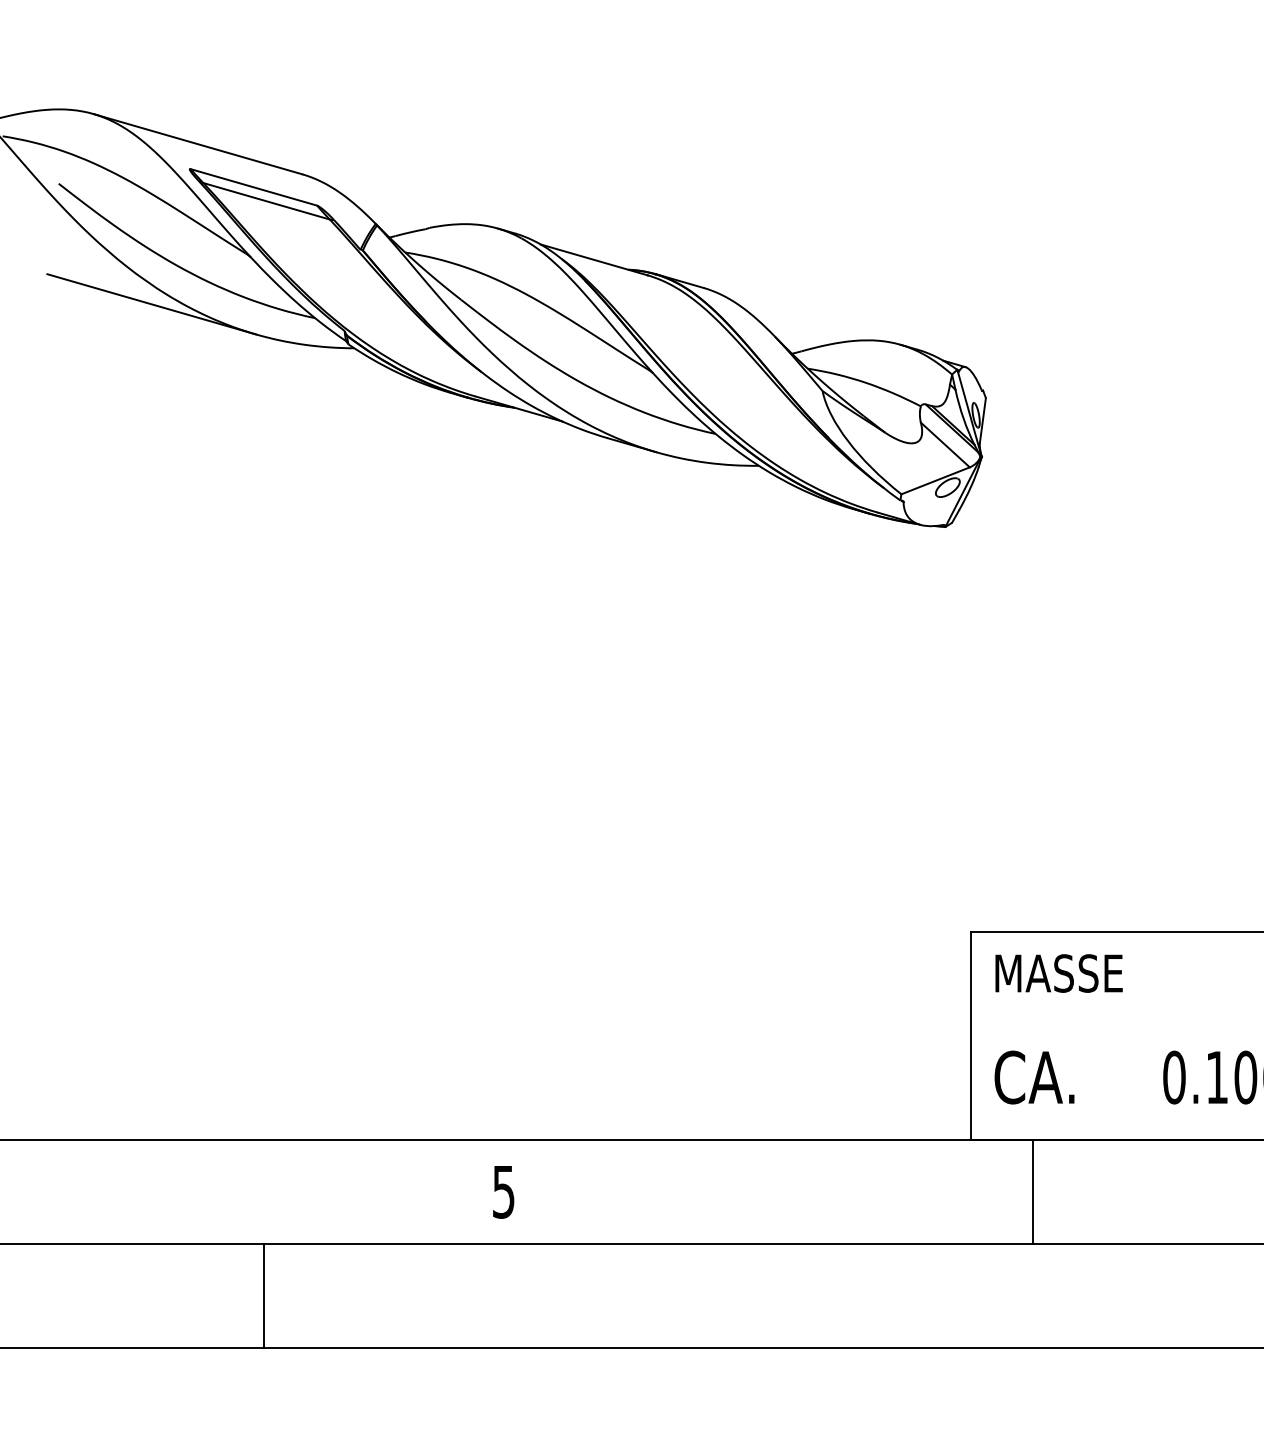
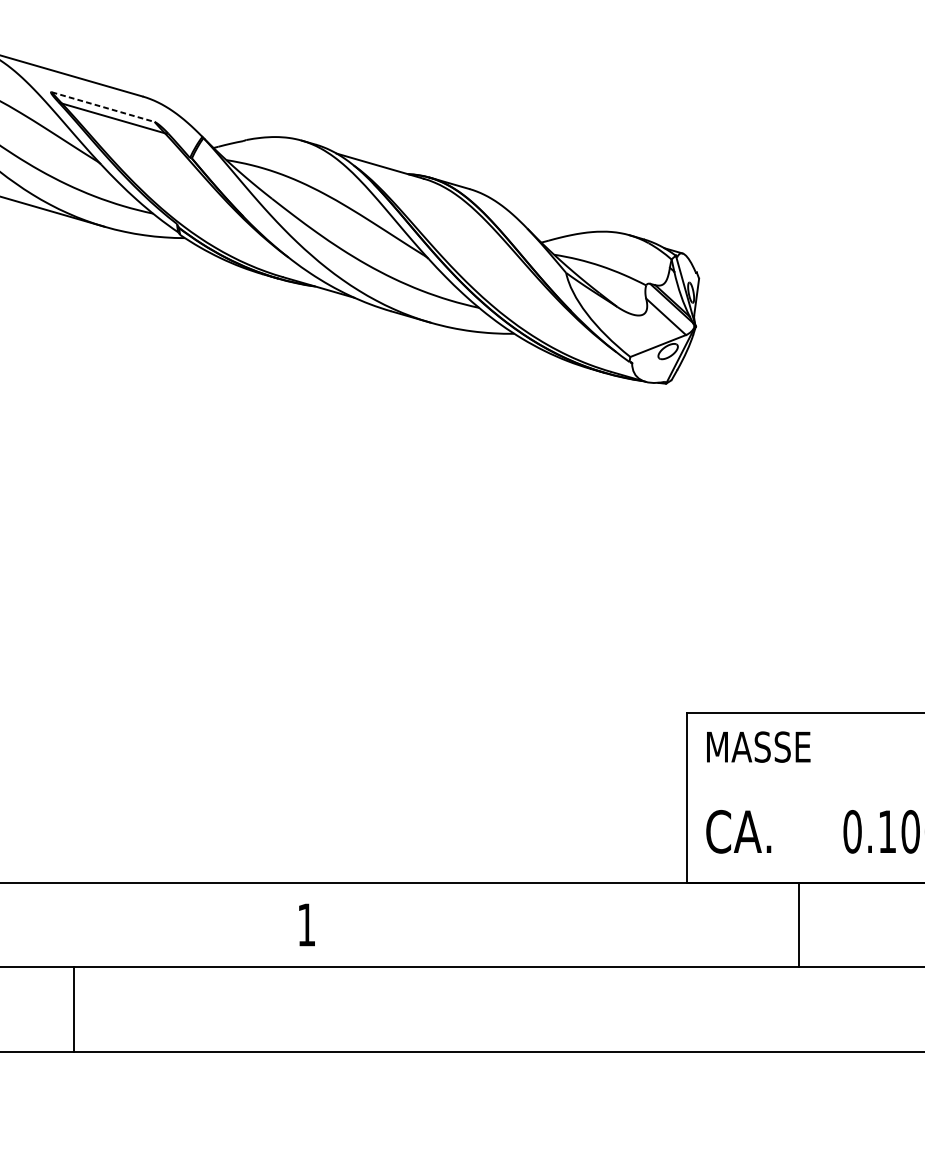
line: (253, 187) -> (102, 107), solid -> dashed
line: (1033, 1191) -> (798, 924), moved
text: (503, 1192) -> (306, 925), 5 -> 1
line: (263, 1296) -> (73, 1010), moved

